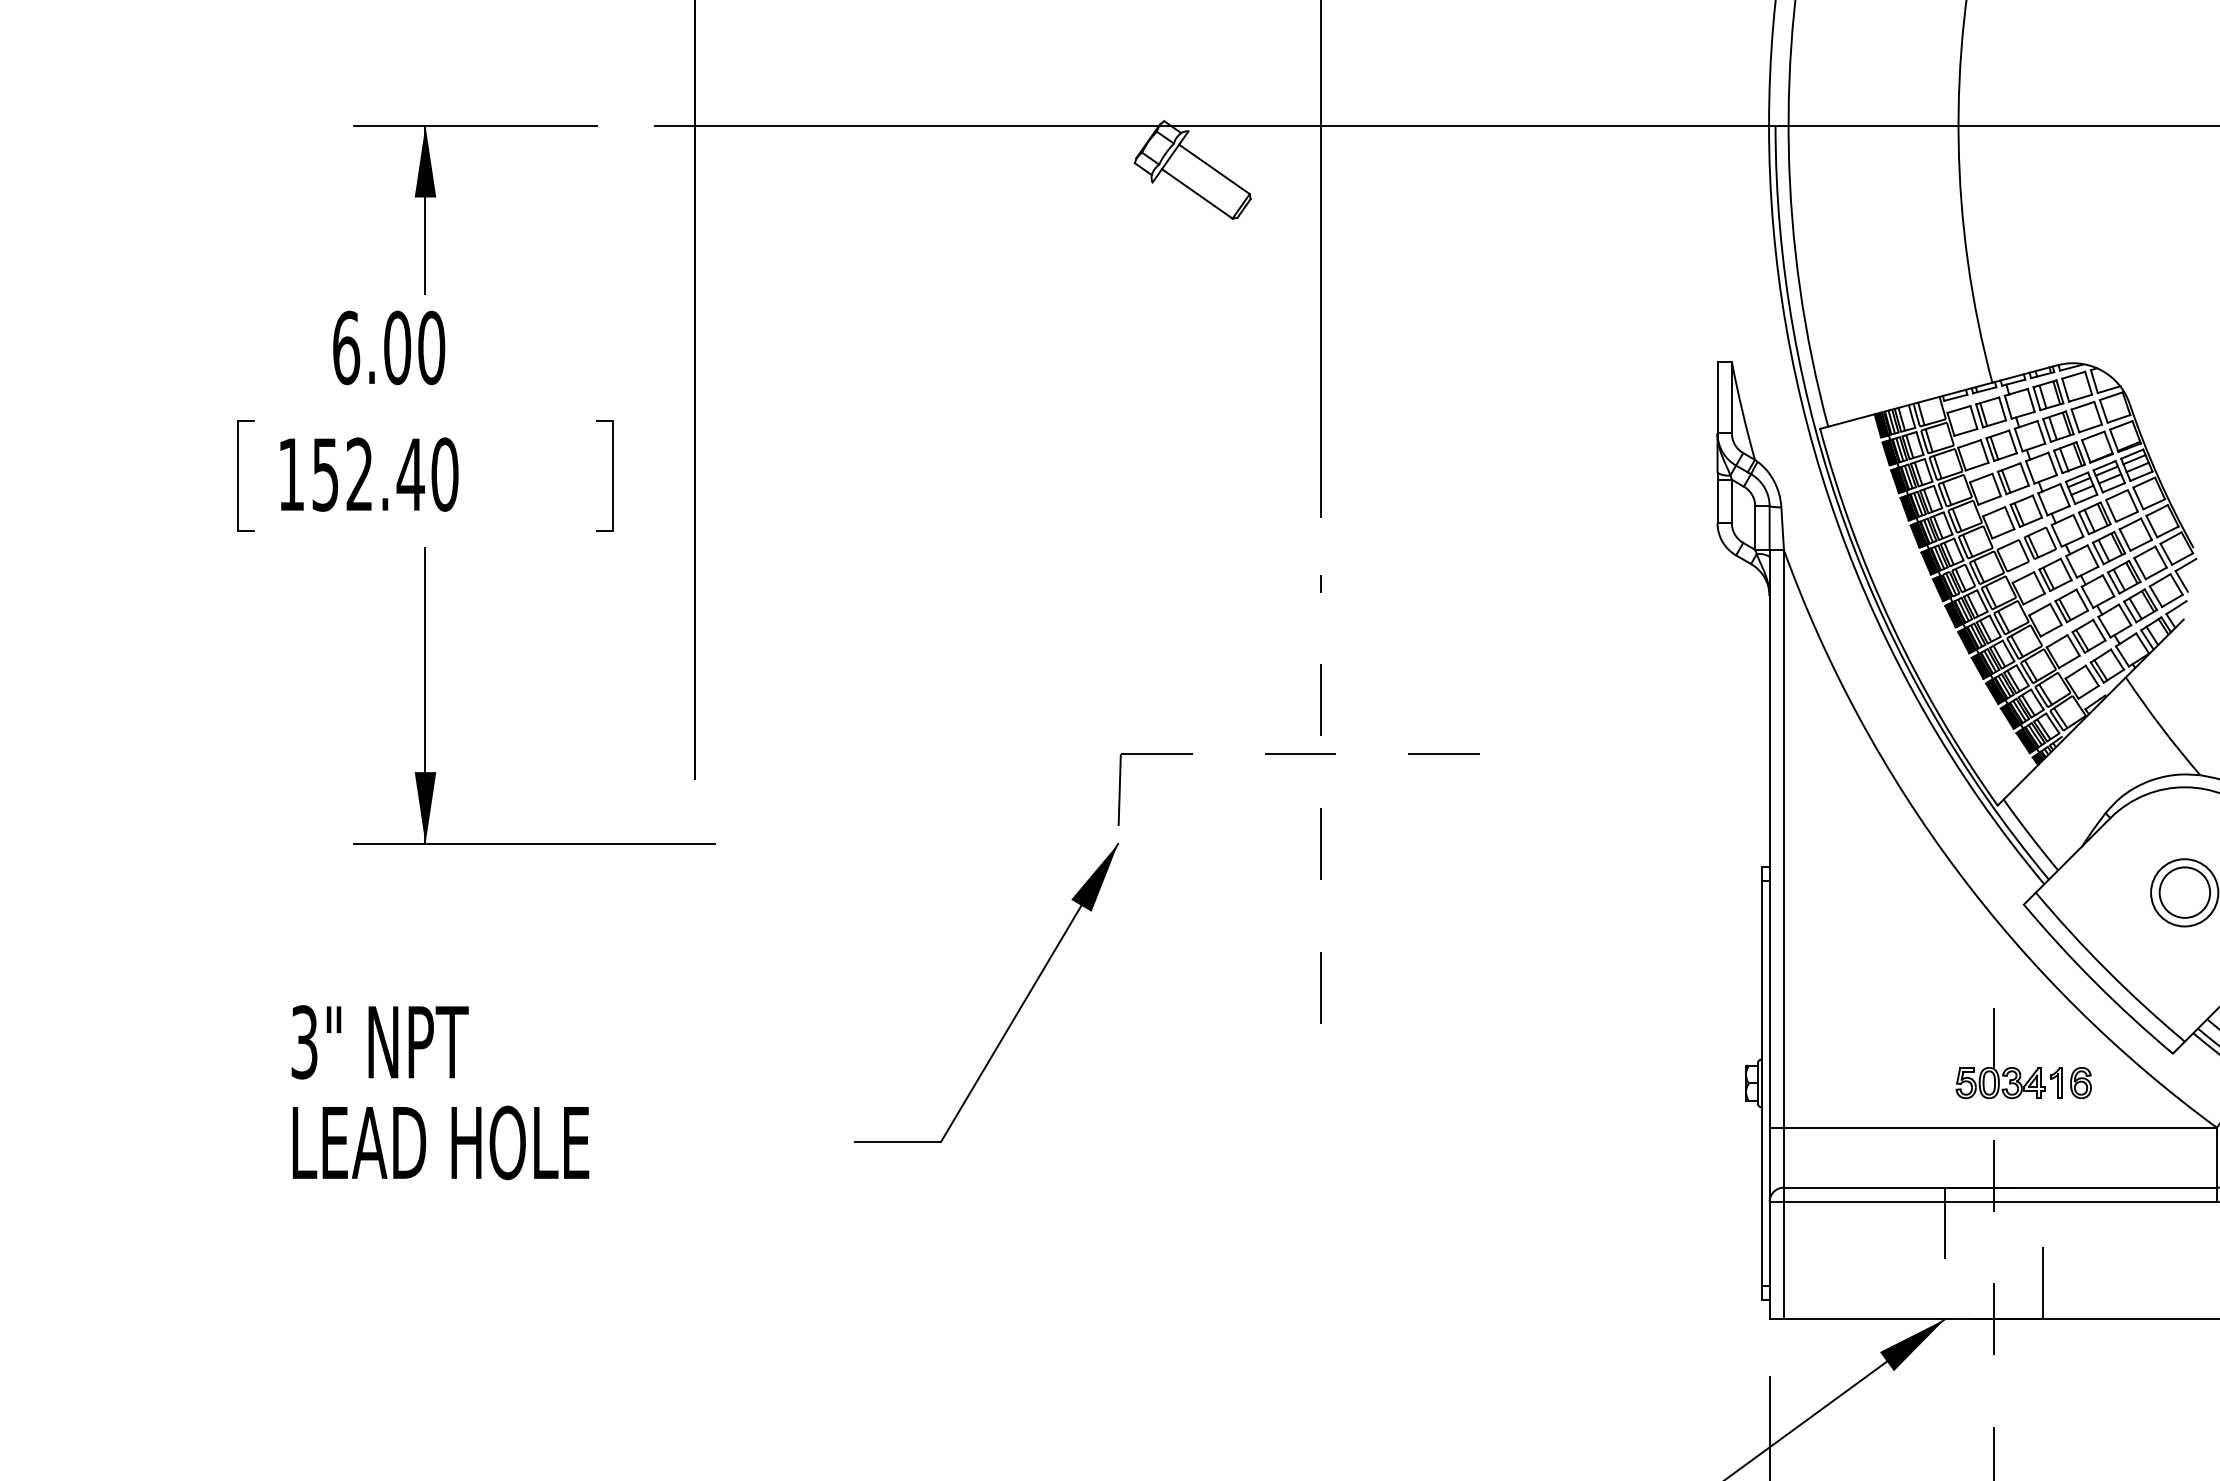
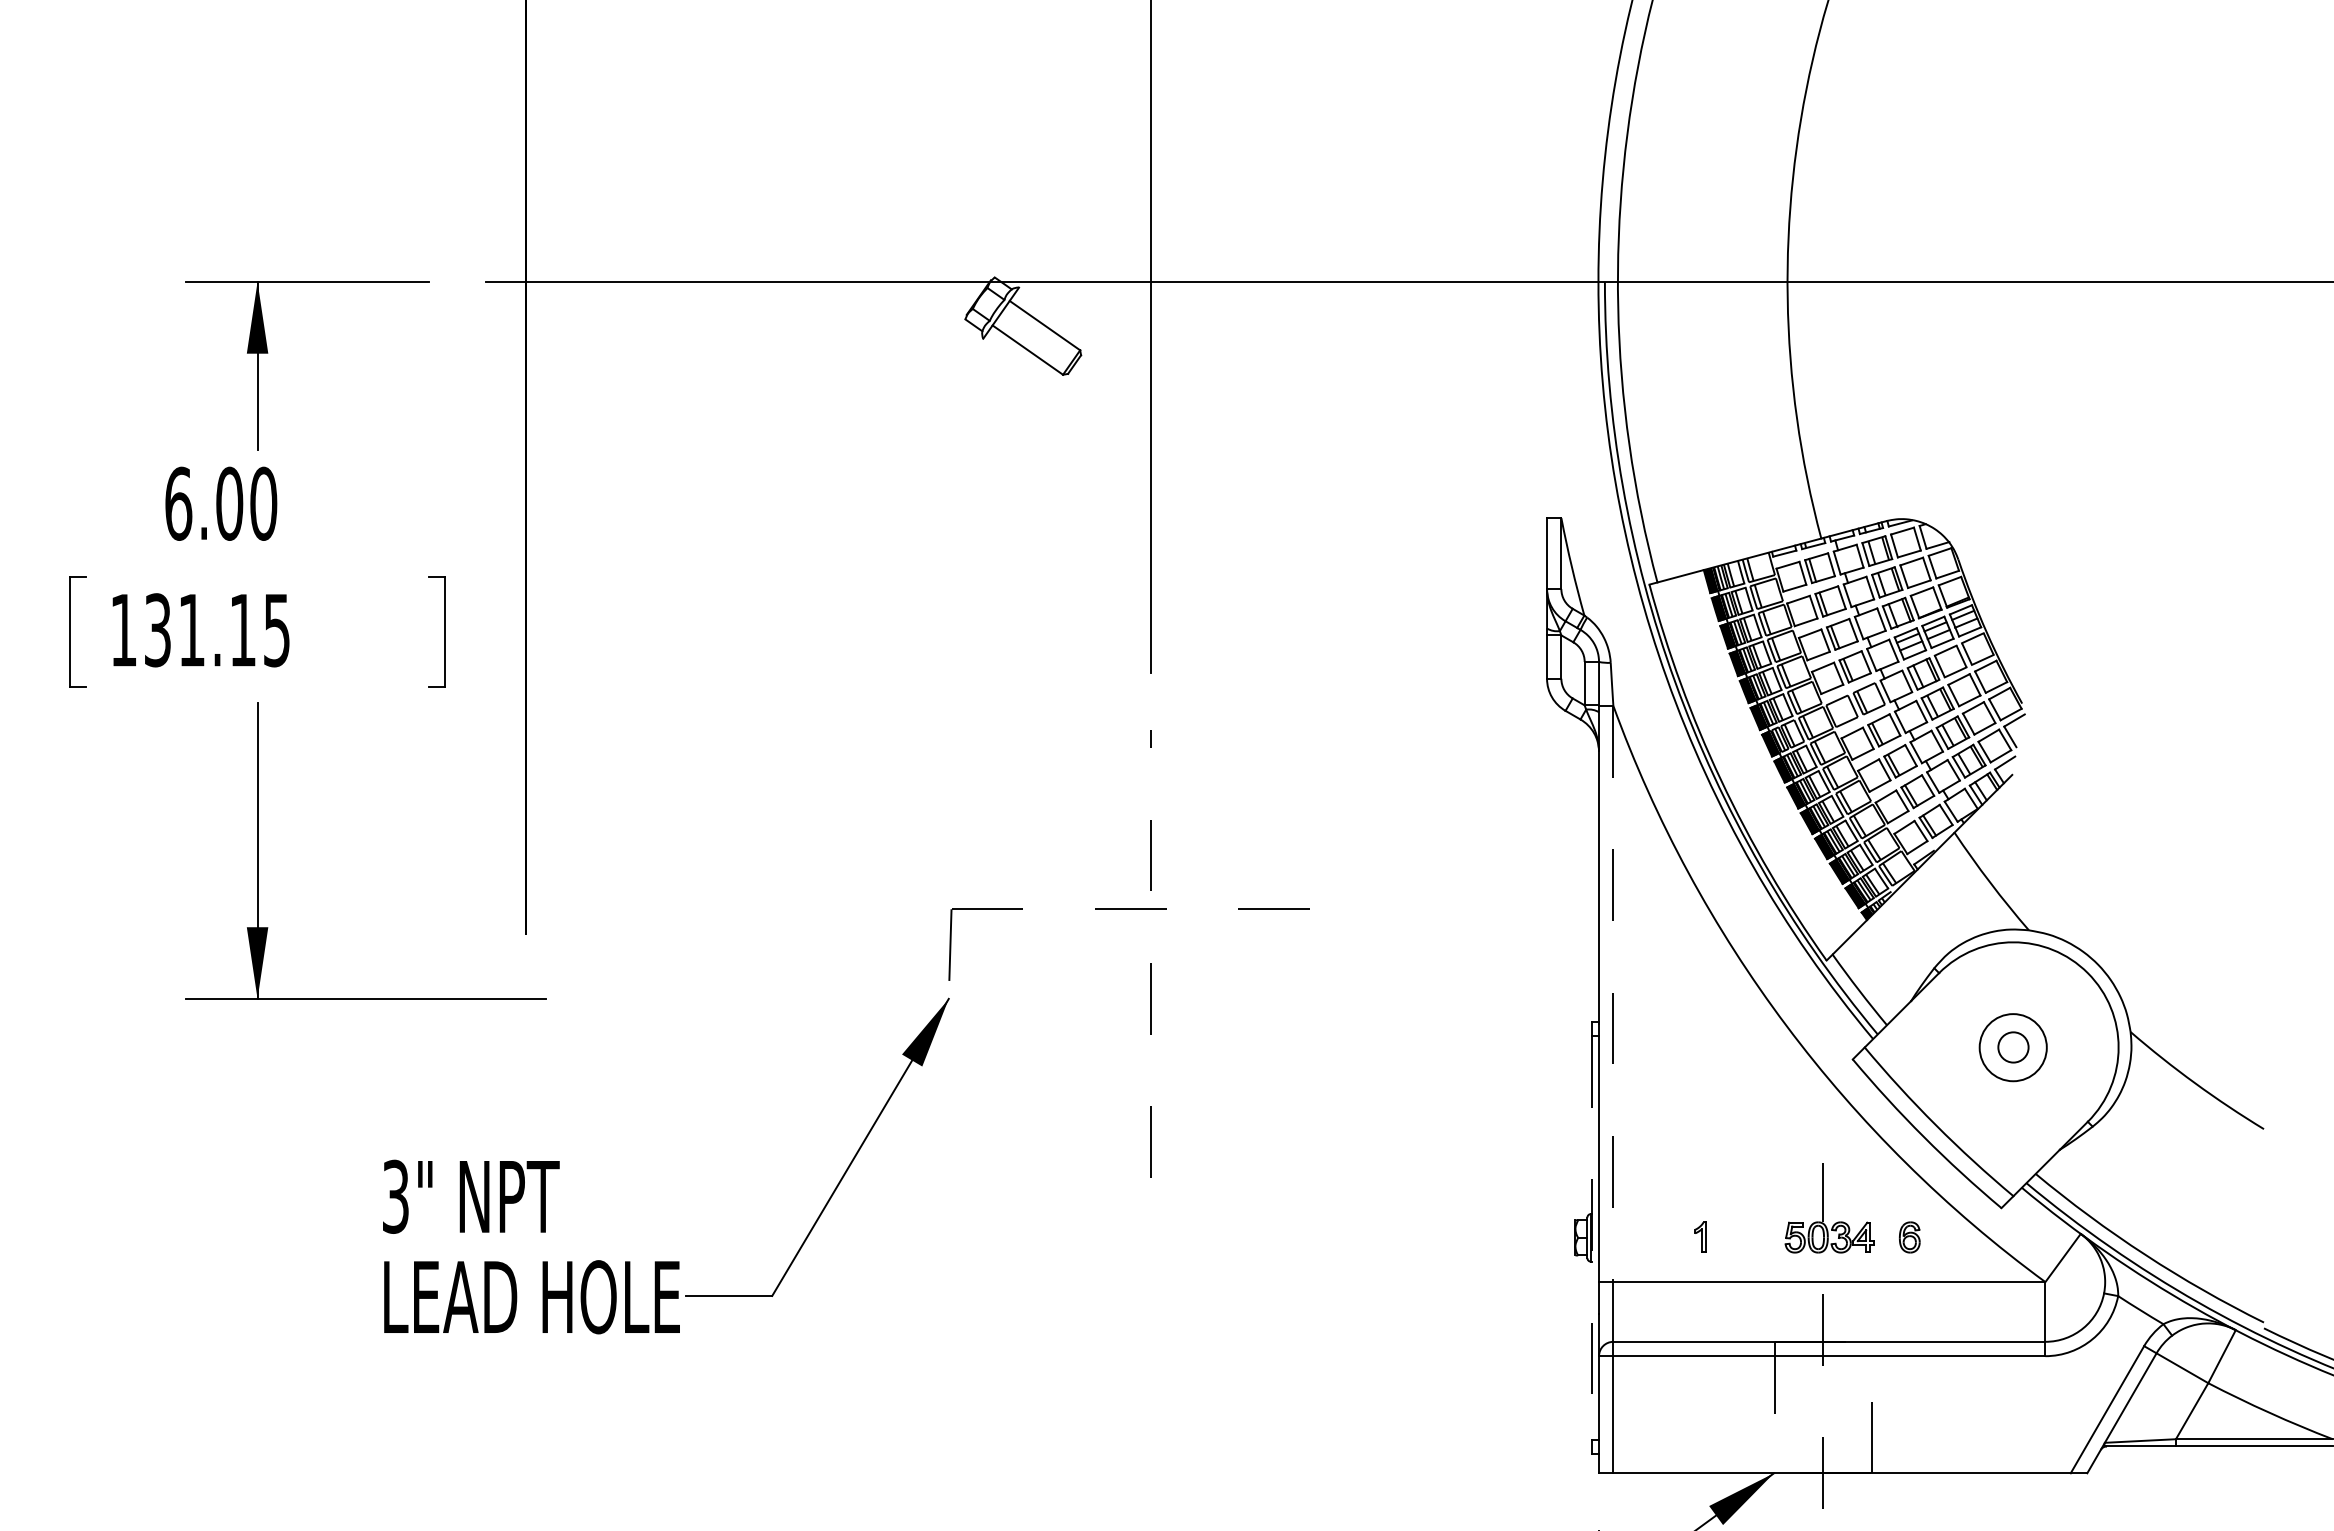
text: (385, 474) -> (217, 630), 152.40 -> 131.15
line: (1784, 839) -> (1613, 994), solid -> dashed
circle: (2184, 892) -> (2013, 1047), size x0.6
part: (2056, 1082) -> (1700, 1236), moved
line: (1762, 1083) -> (1591, 1237), solid -> dashed
text: (440, 1092) -> (531, 1246), moved

